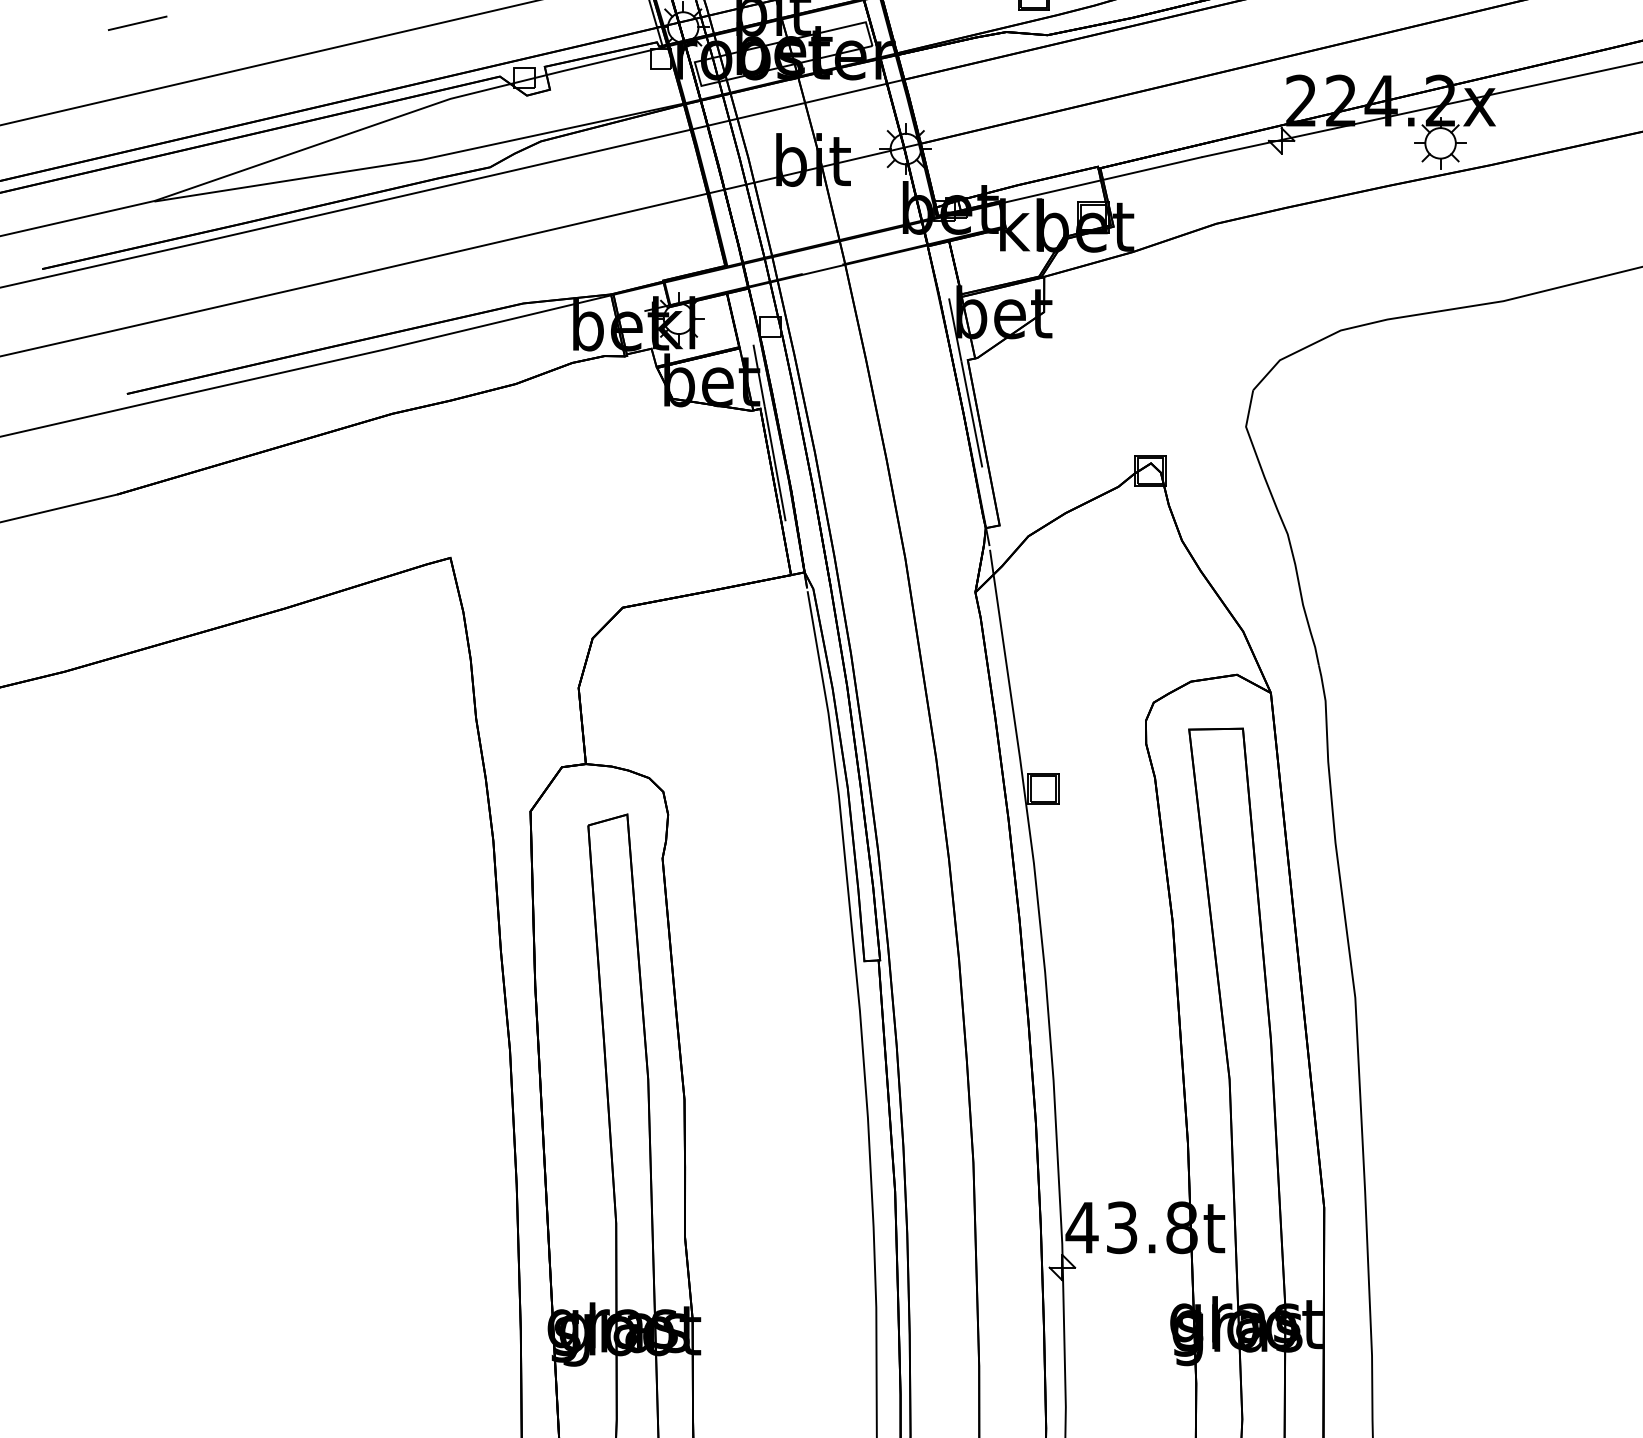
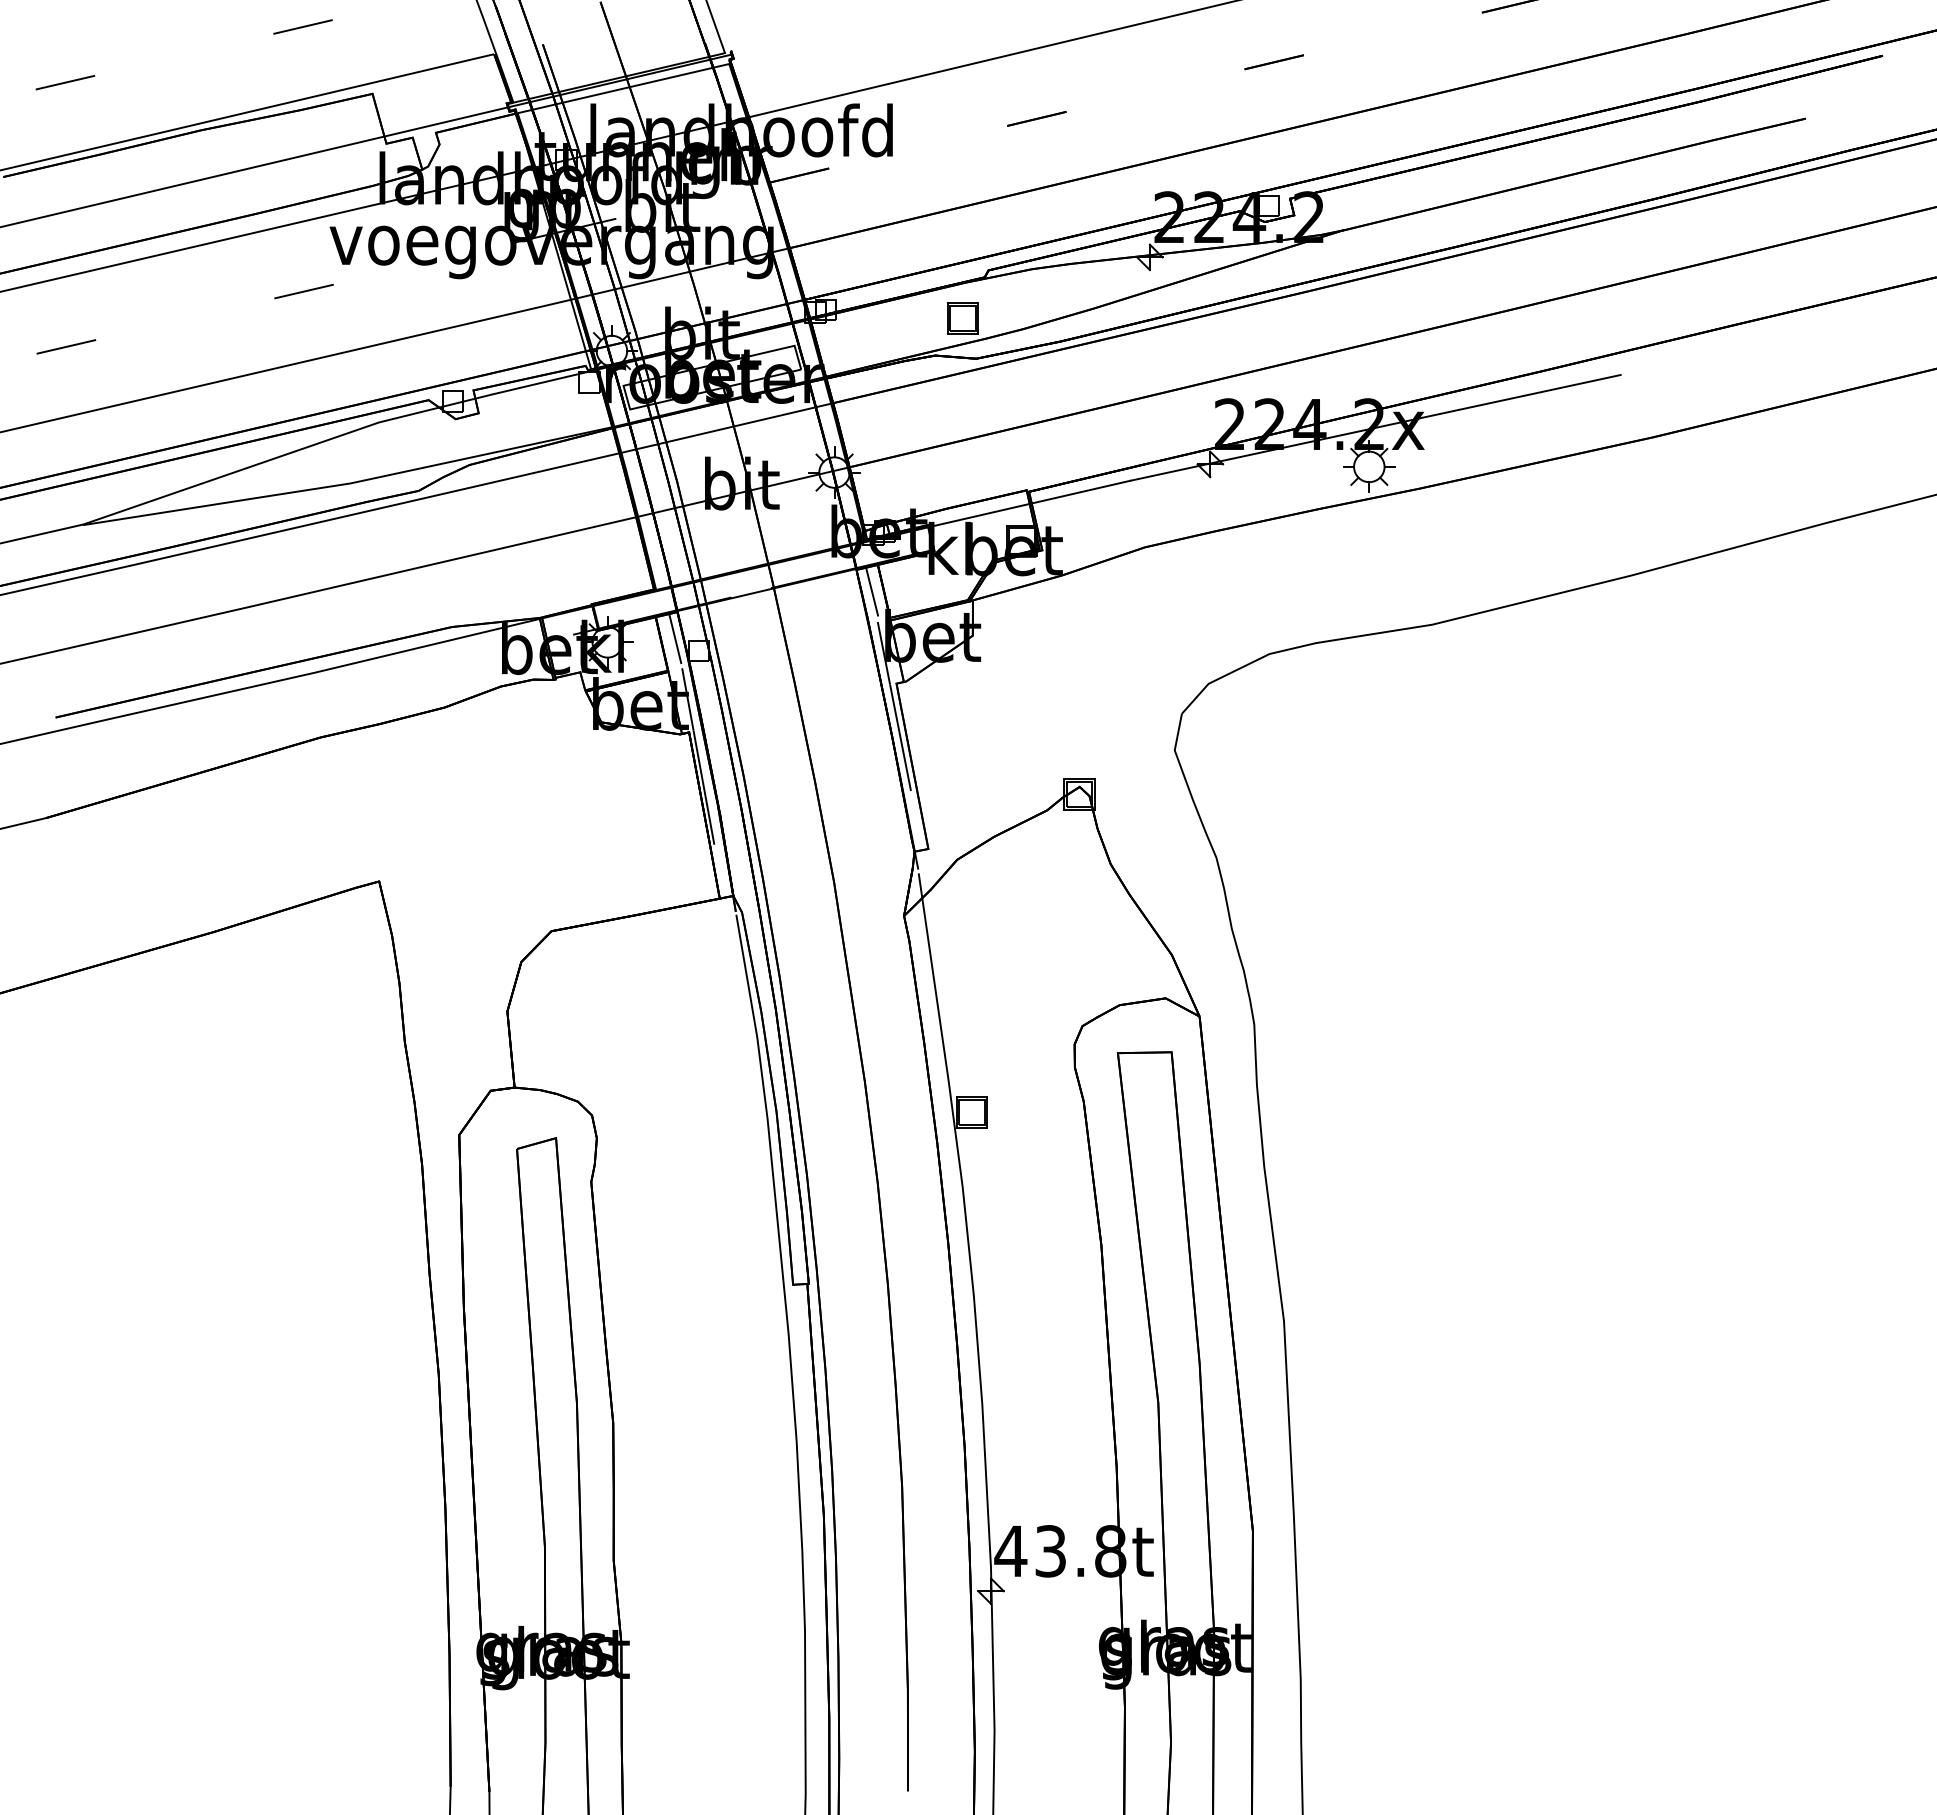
line: (942, 267) -> (871, 591), added
line: (745, 313) -> (674, 637), added

